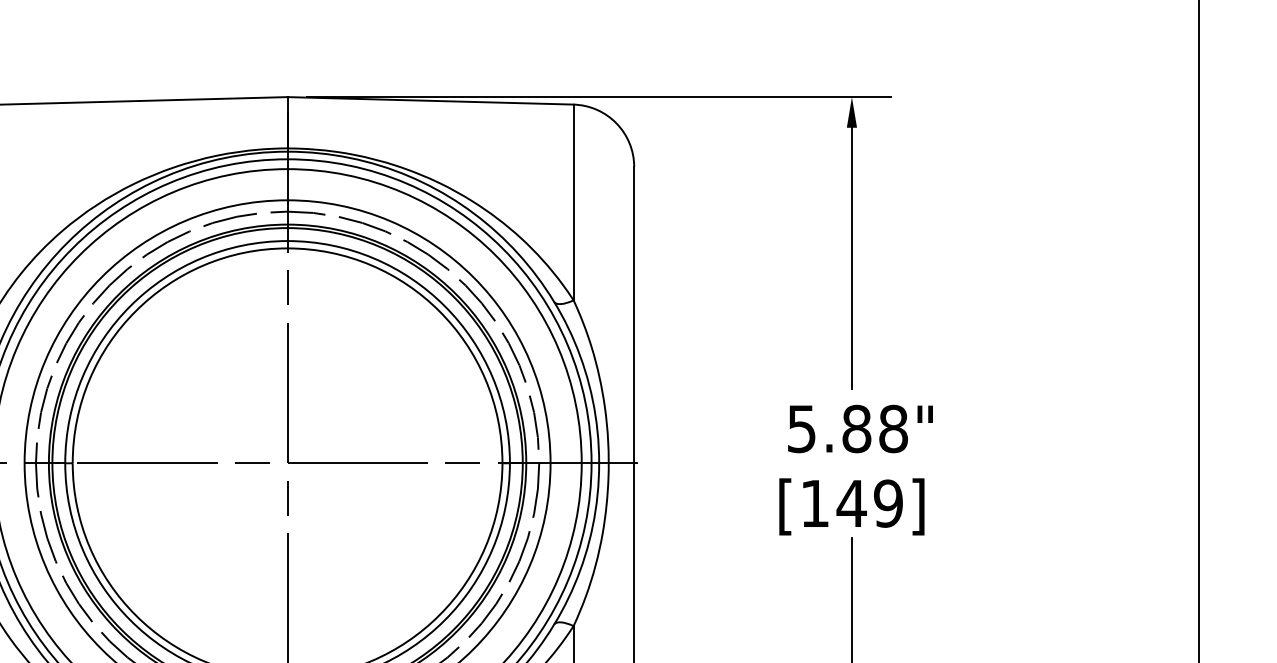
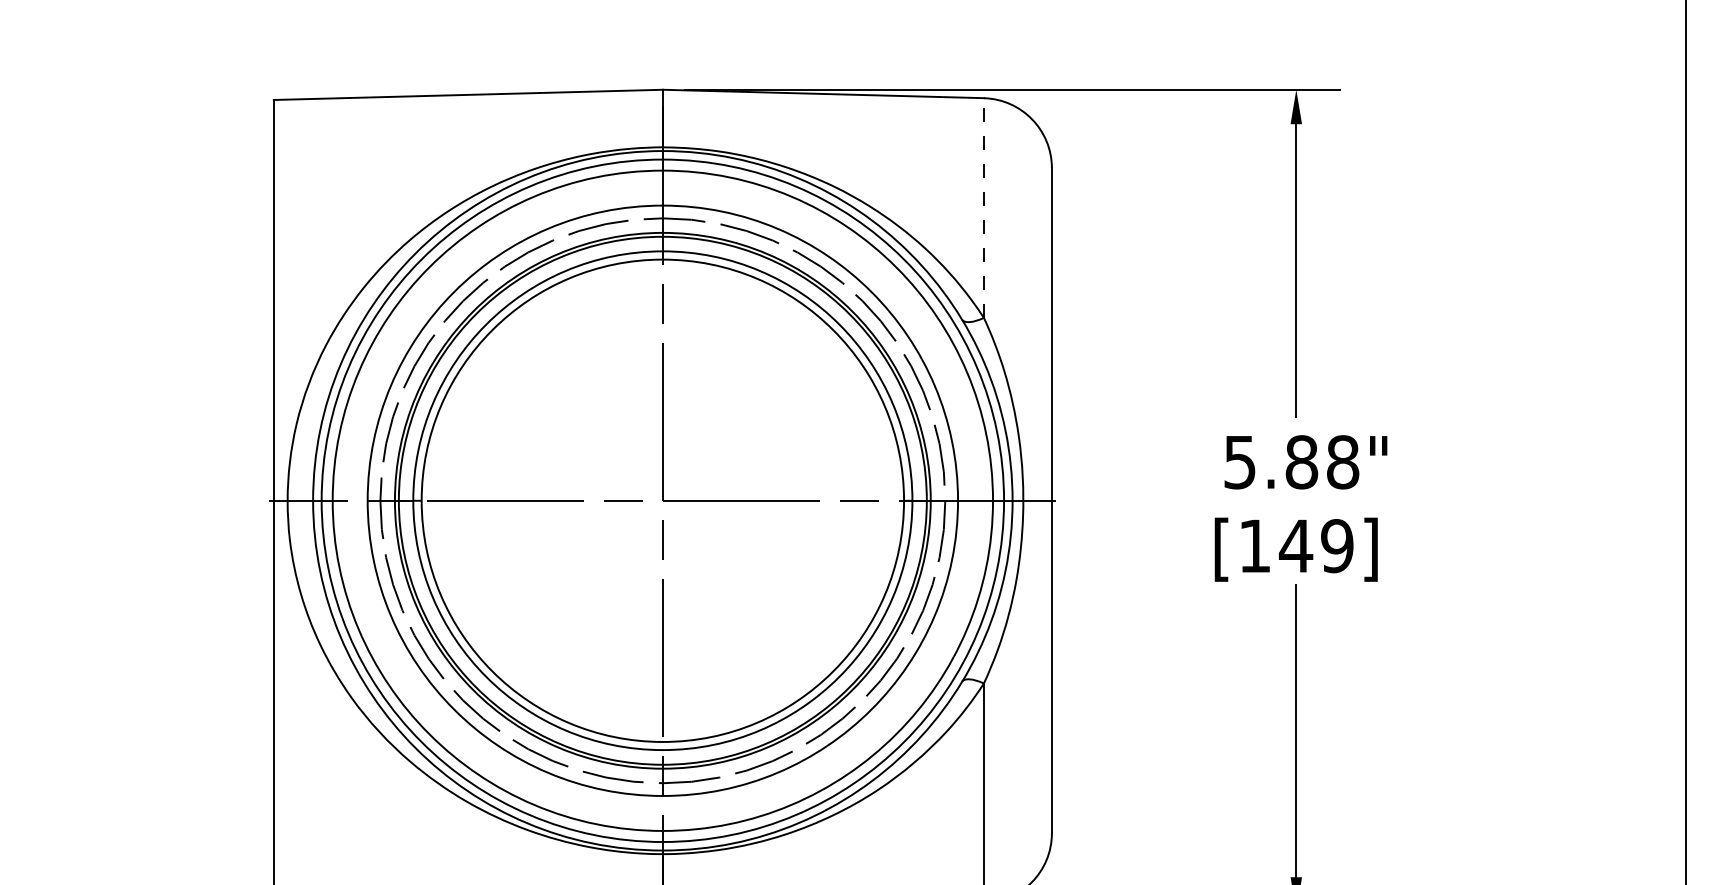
line: (573, 202) -> (983, 208), solid -> dashed

